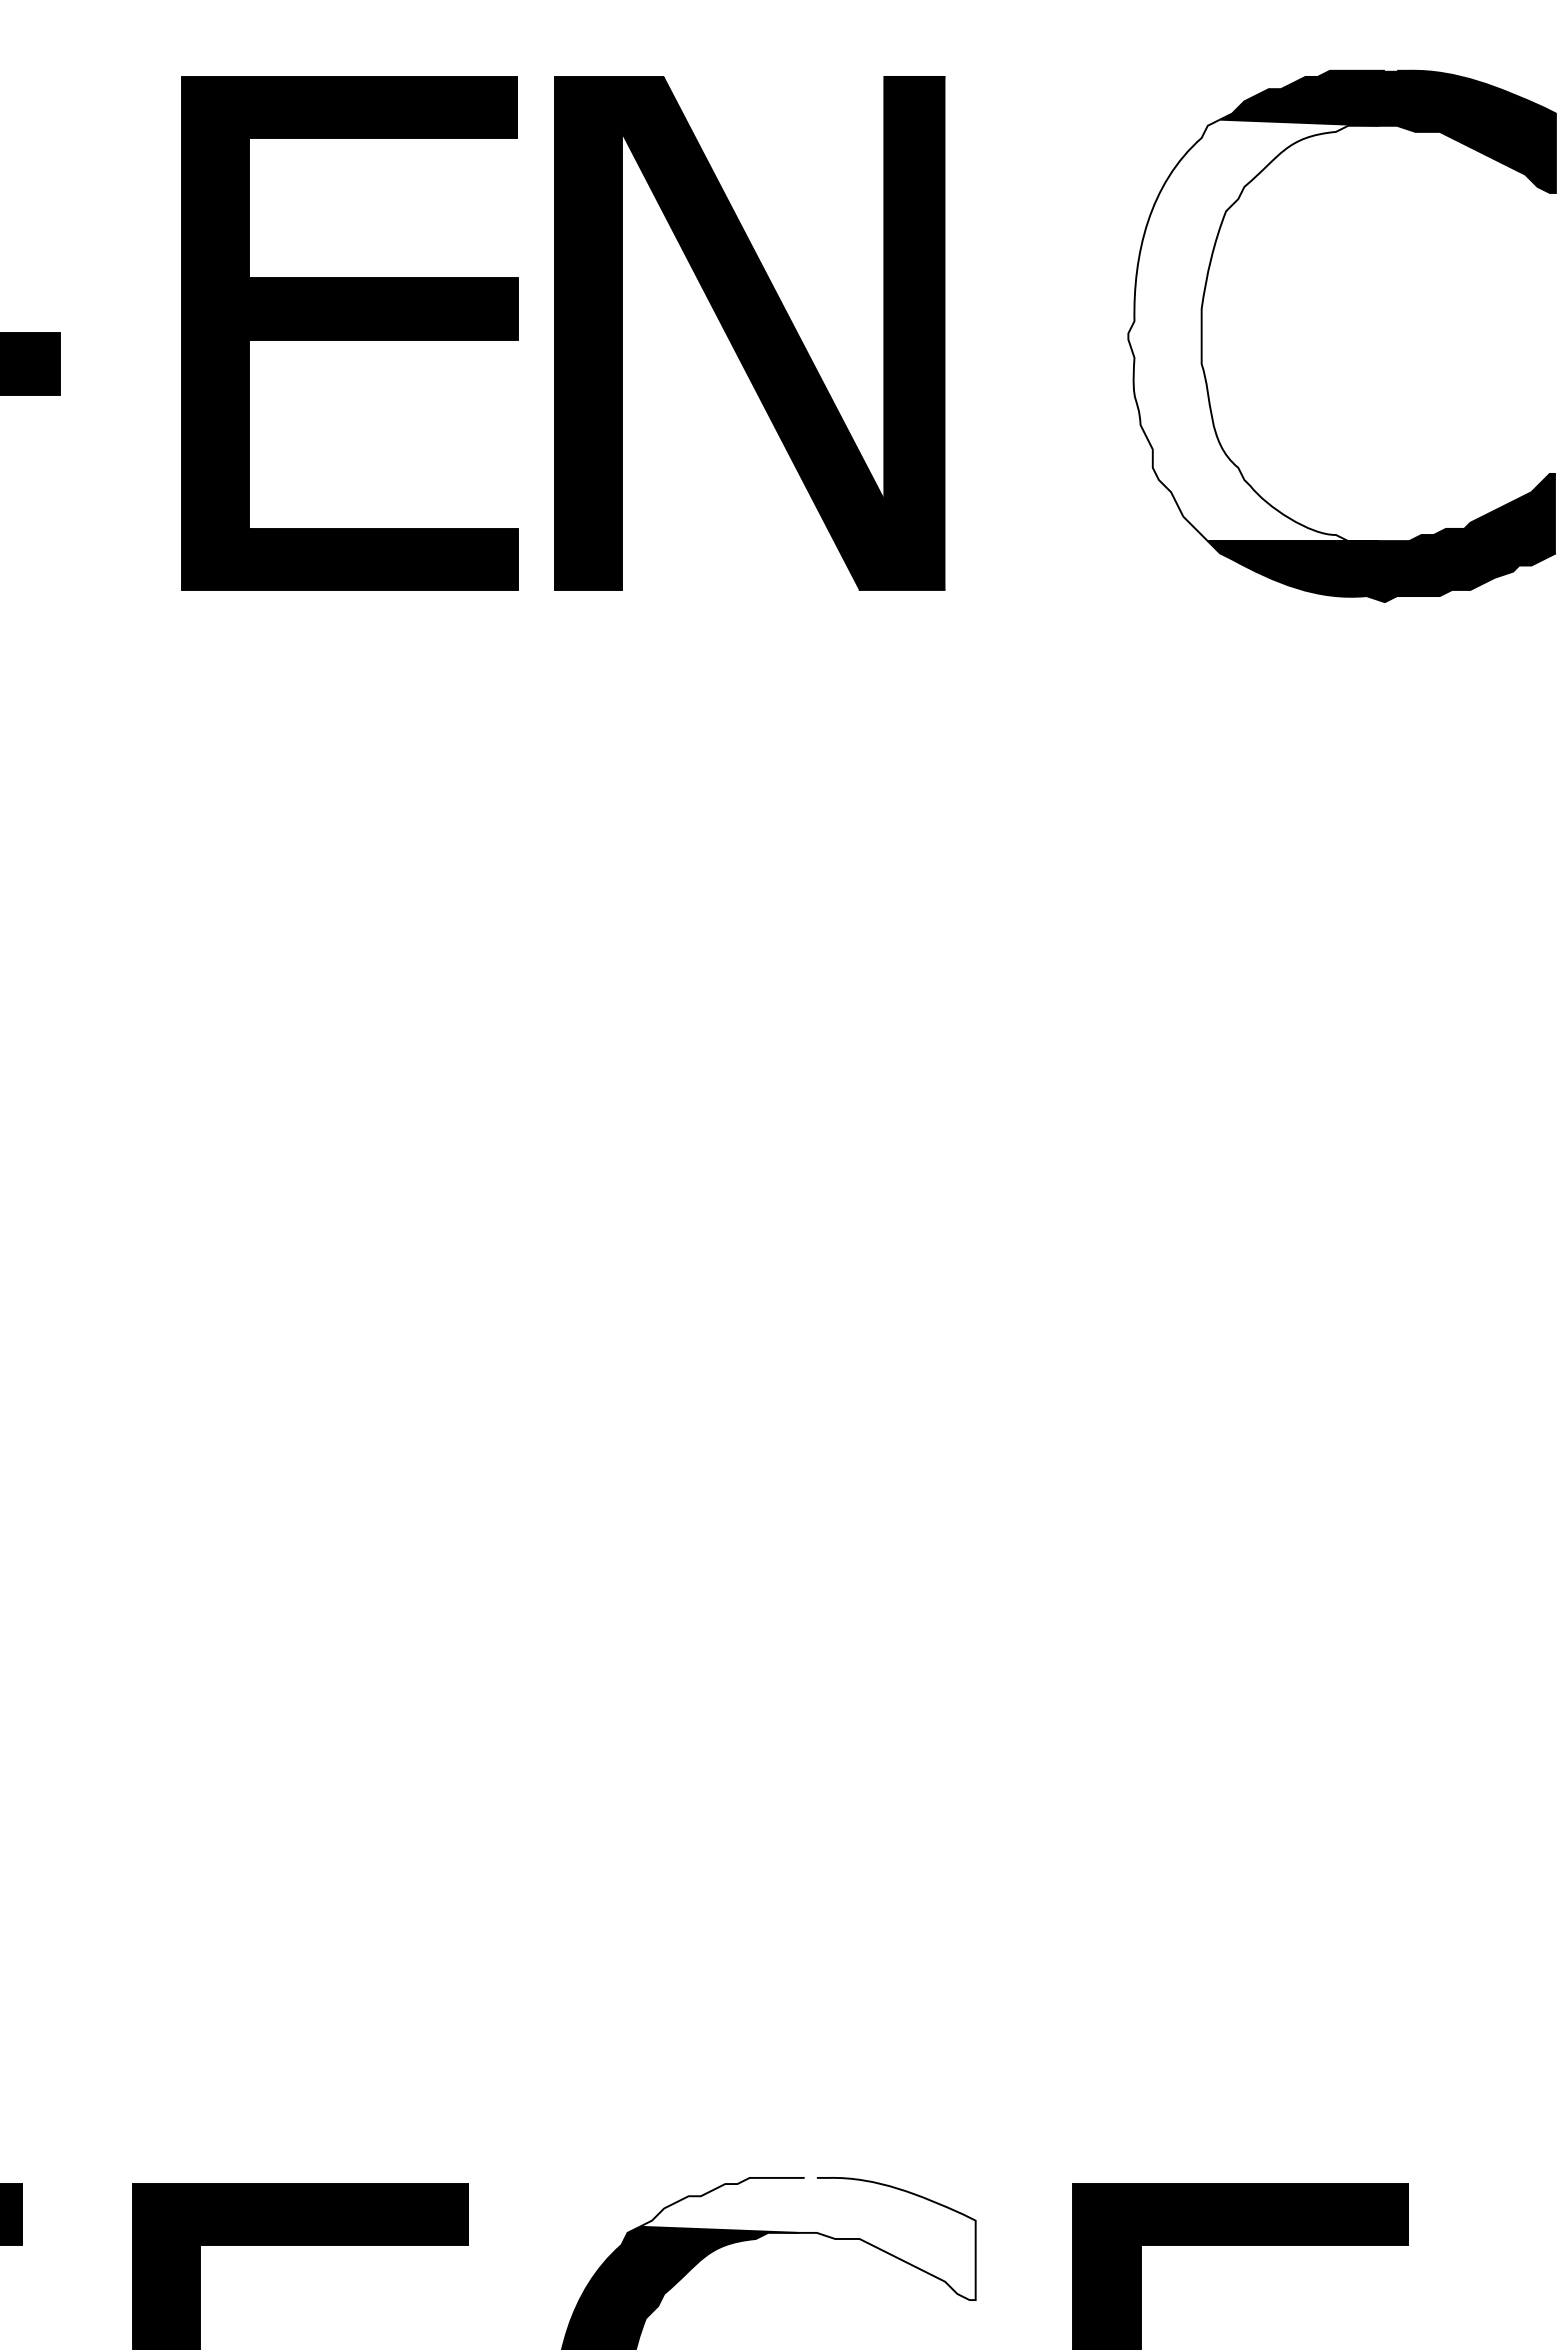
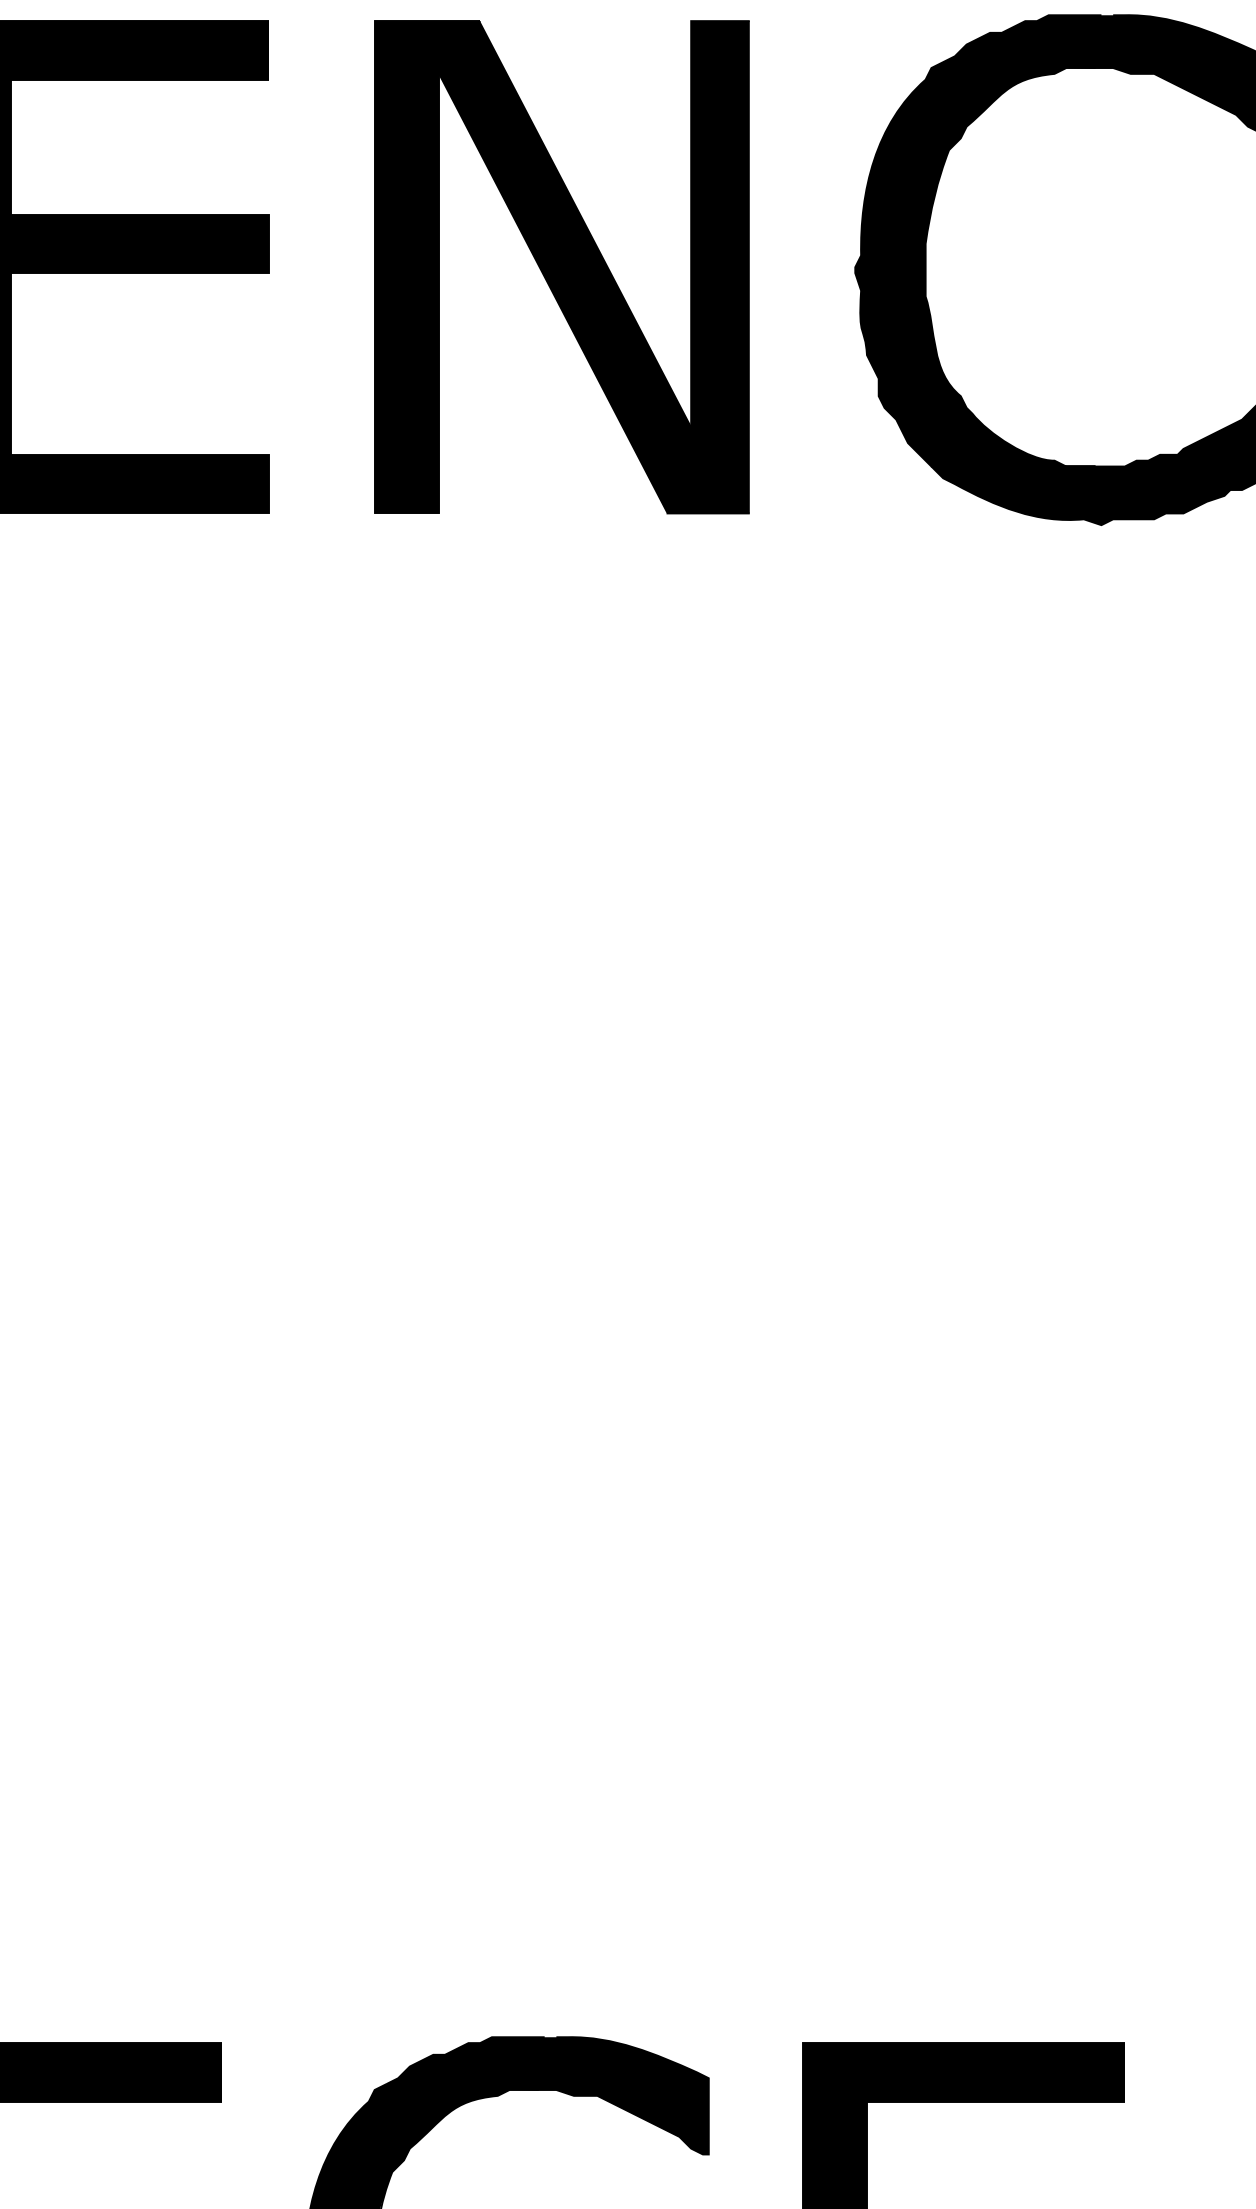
fill: (1253, 330) -> (975, 264), added
part: (749, 333) -> (561, 267), moved
fill: (807, 2238) -> (547, 2095), added

